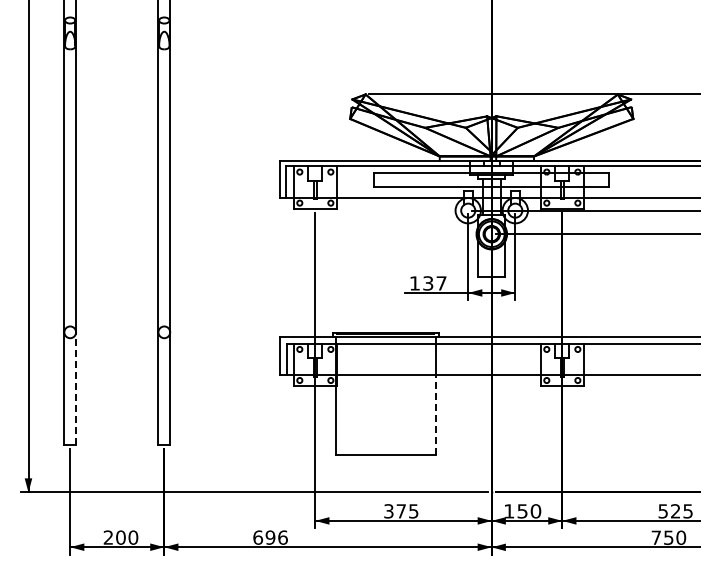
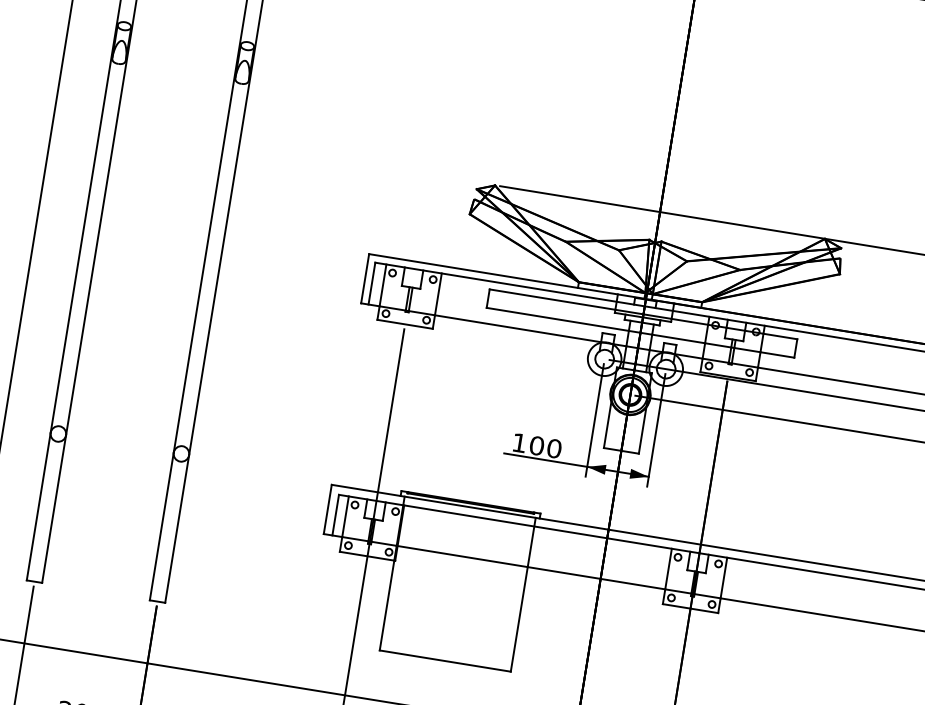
text: (434, 283) -> (545, 447), 137 -> 100
line: (76, 388) -> (54, 508), dashed -> solid
line: (436, 414) -> (519, 619), dashed -> solid

